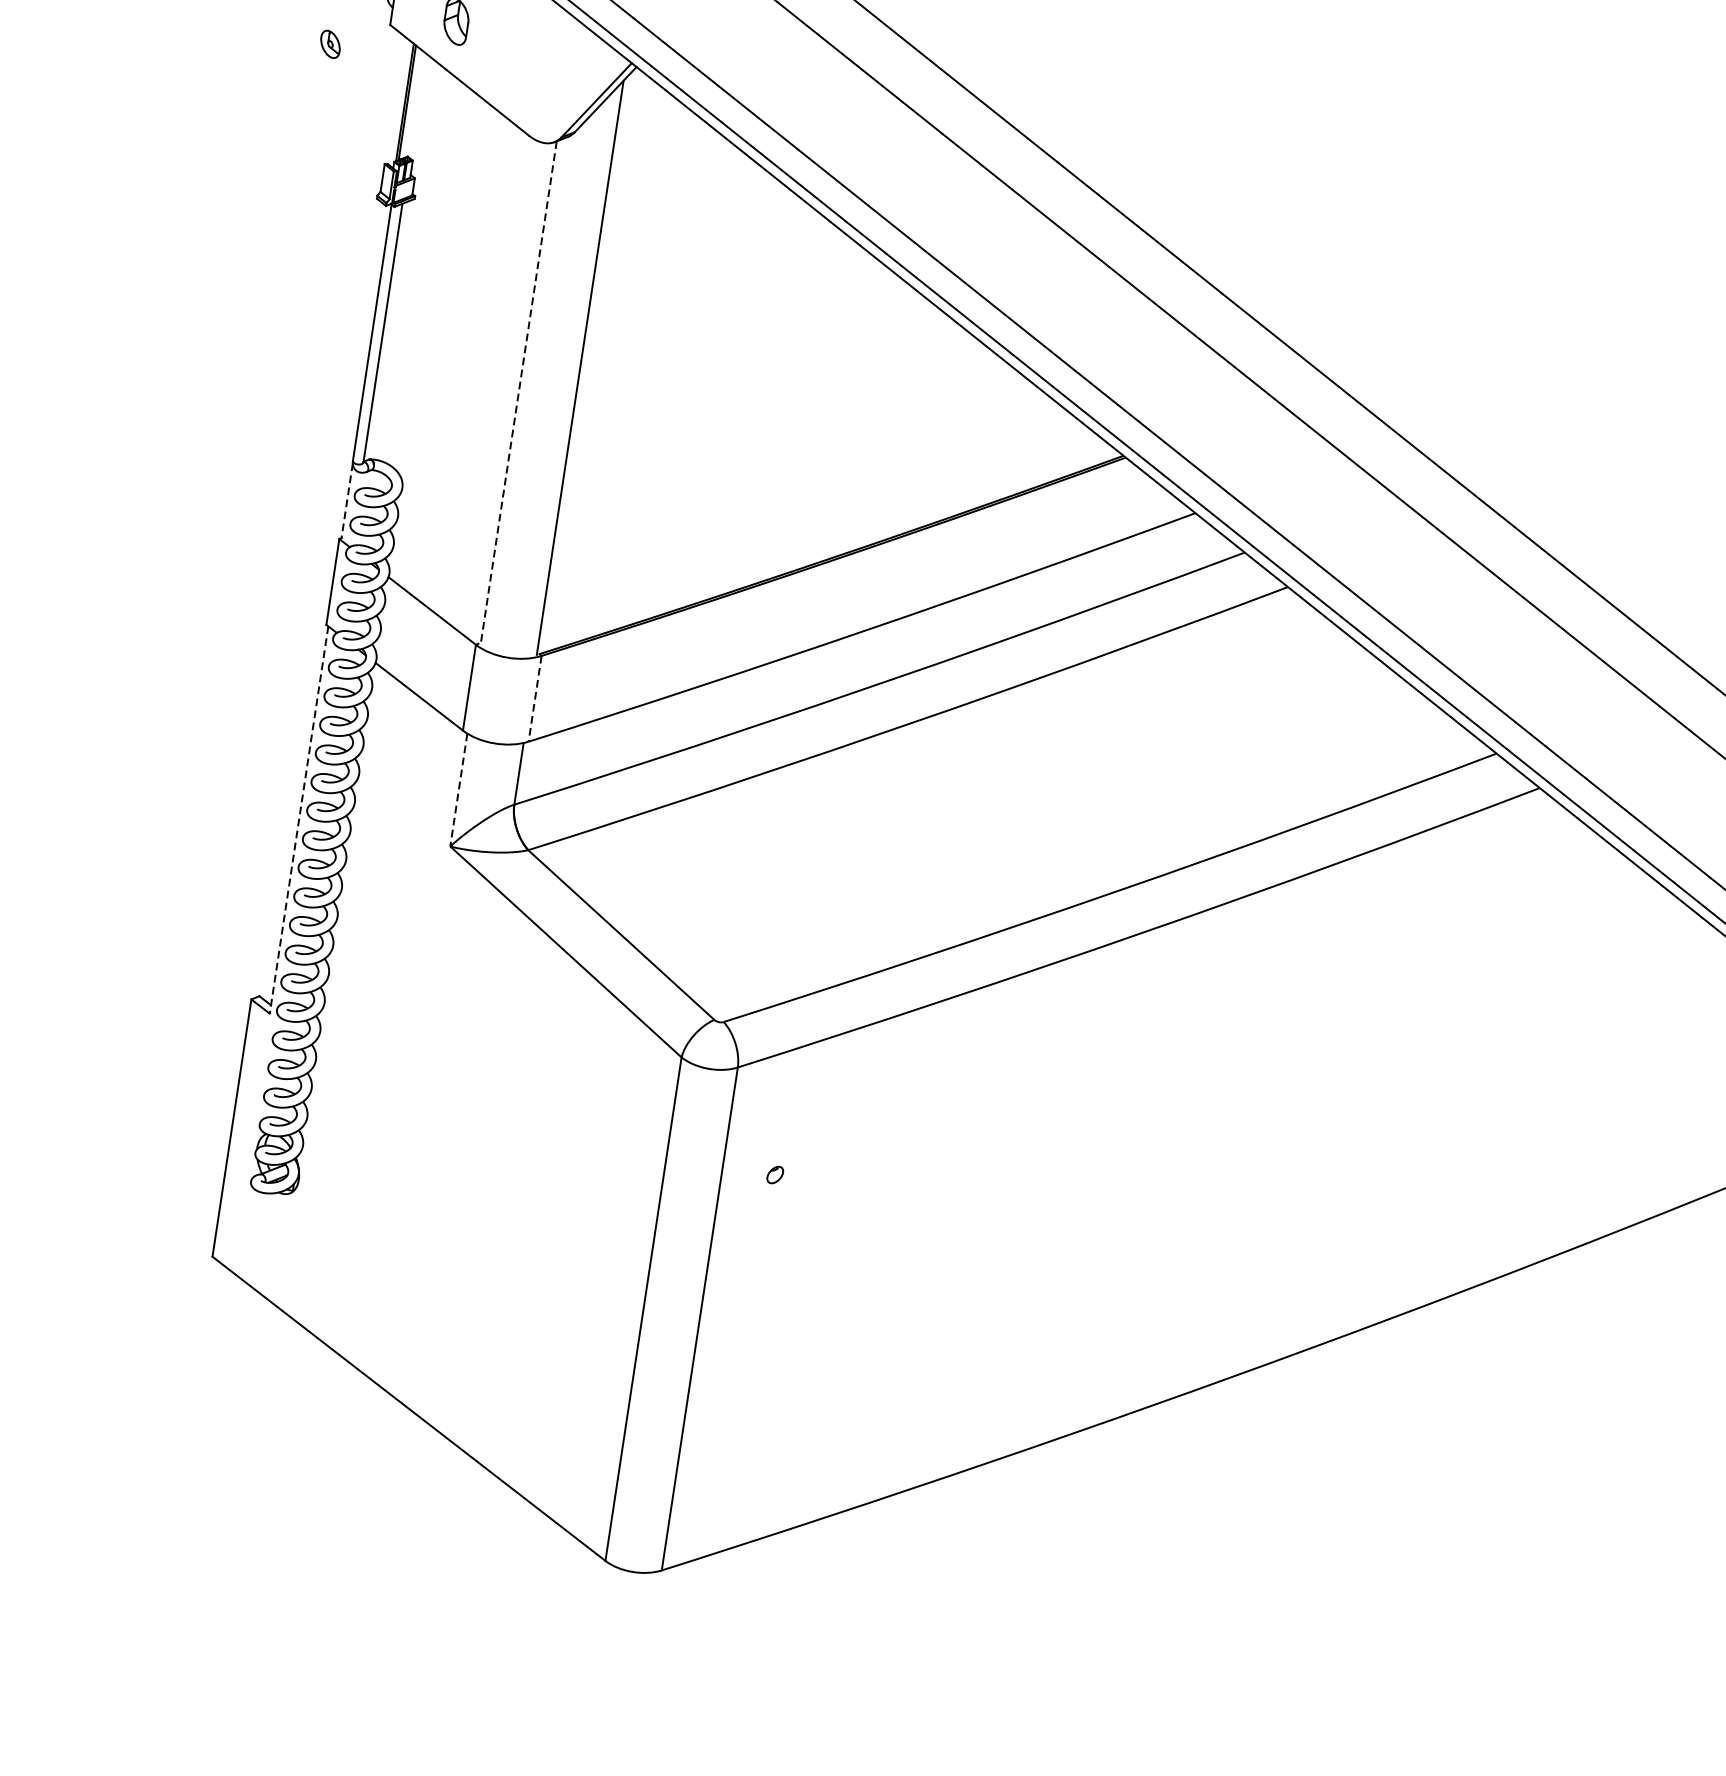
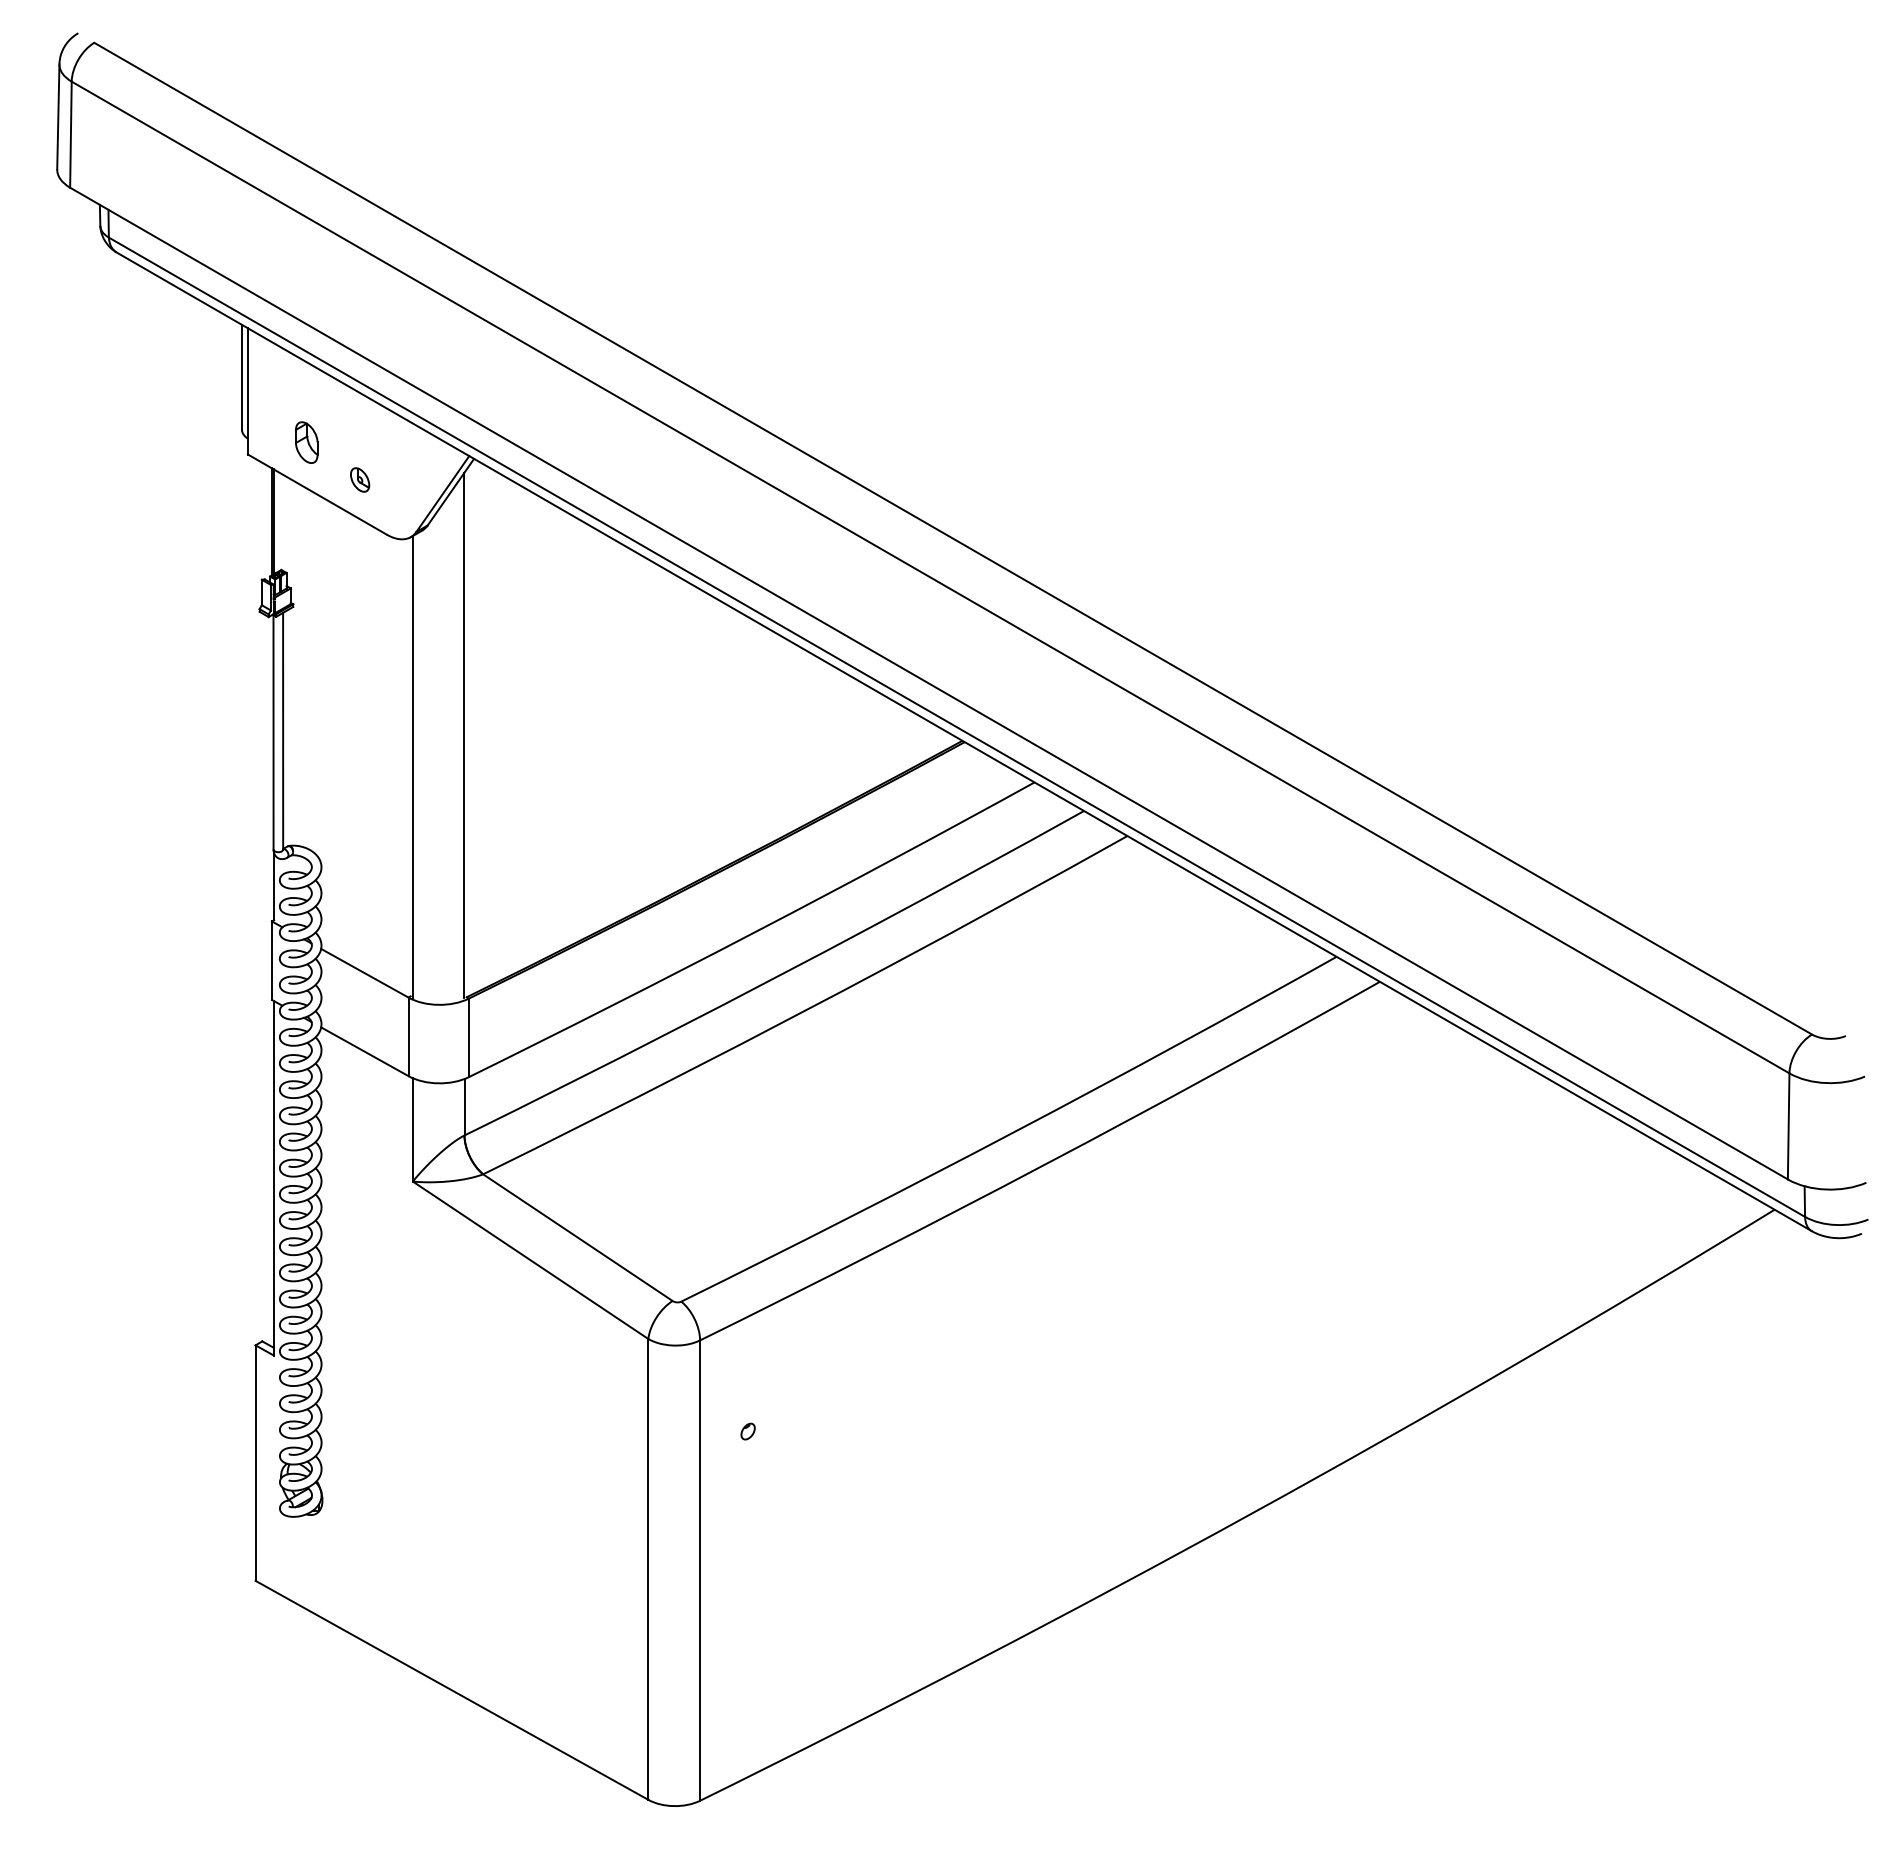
part: (331, 43) -> (360, 479), moved
line: (518, 392) -> (412, 766), dashed -> solid
line: (346, 501) -> (273, 886), dashed -> solid
line: (534, 699) -> (468, 1038), dashed -> solid
line: (458, 789) -> (412, 1129), dashed -> solid
line: (298, 820) -> (273, 1178), dashed -> solid

